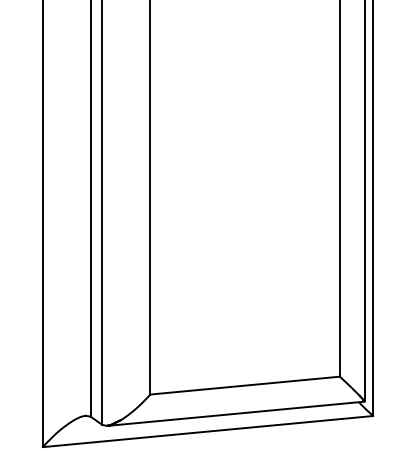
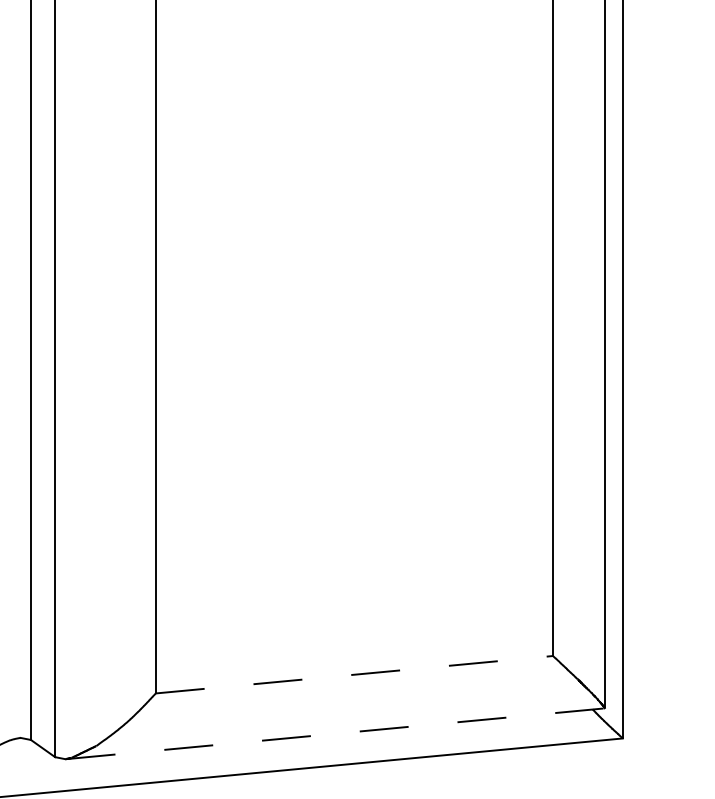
line: (245, 385) -> (355, 674), solid -> dashed
line: (235, 413) -> (334, 733), solid -> dashed

